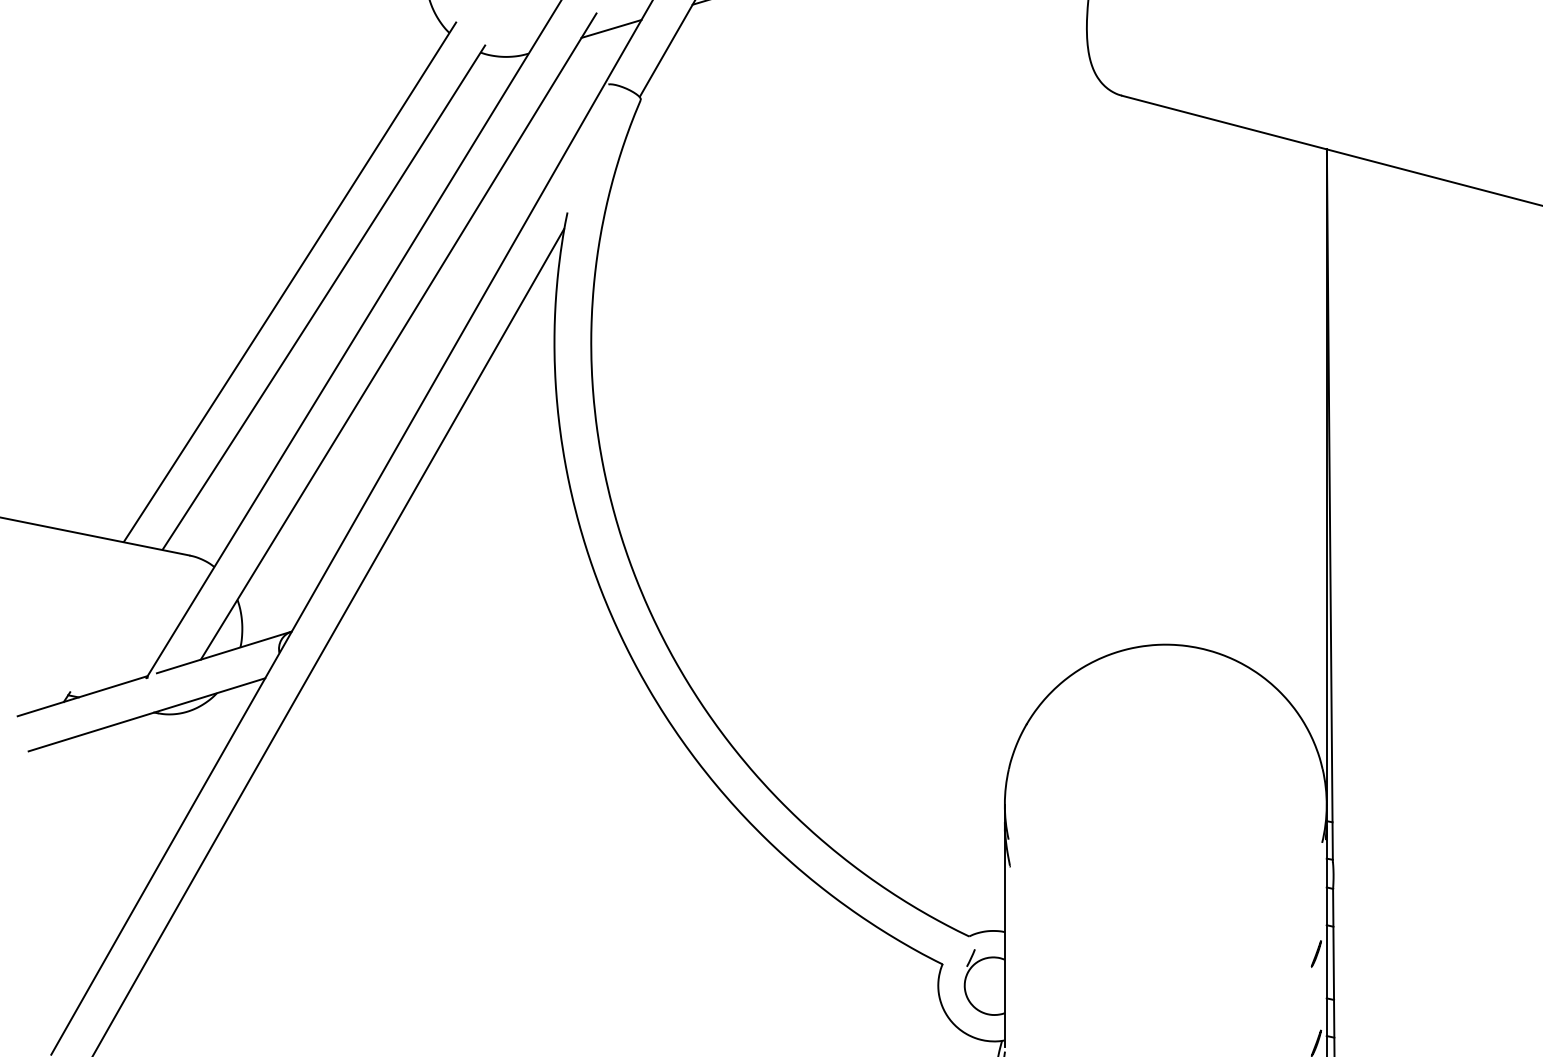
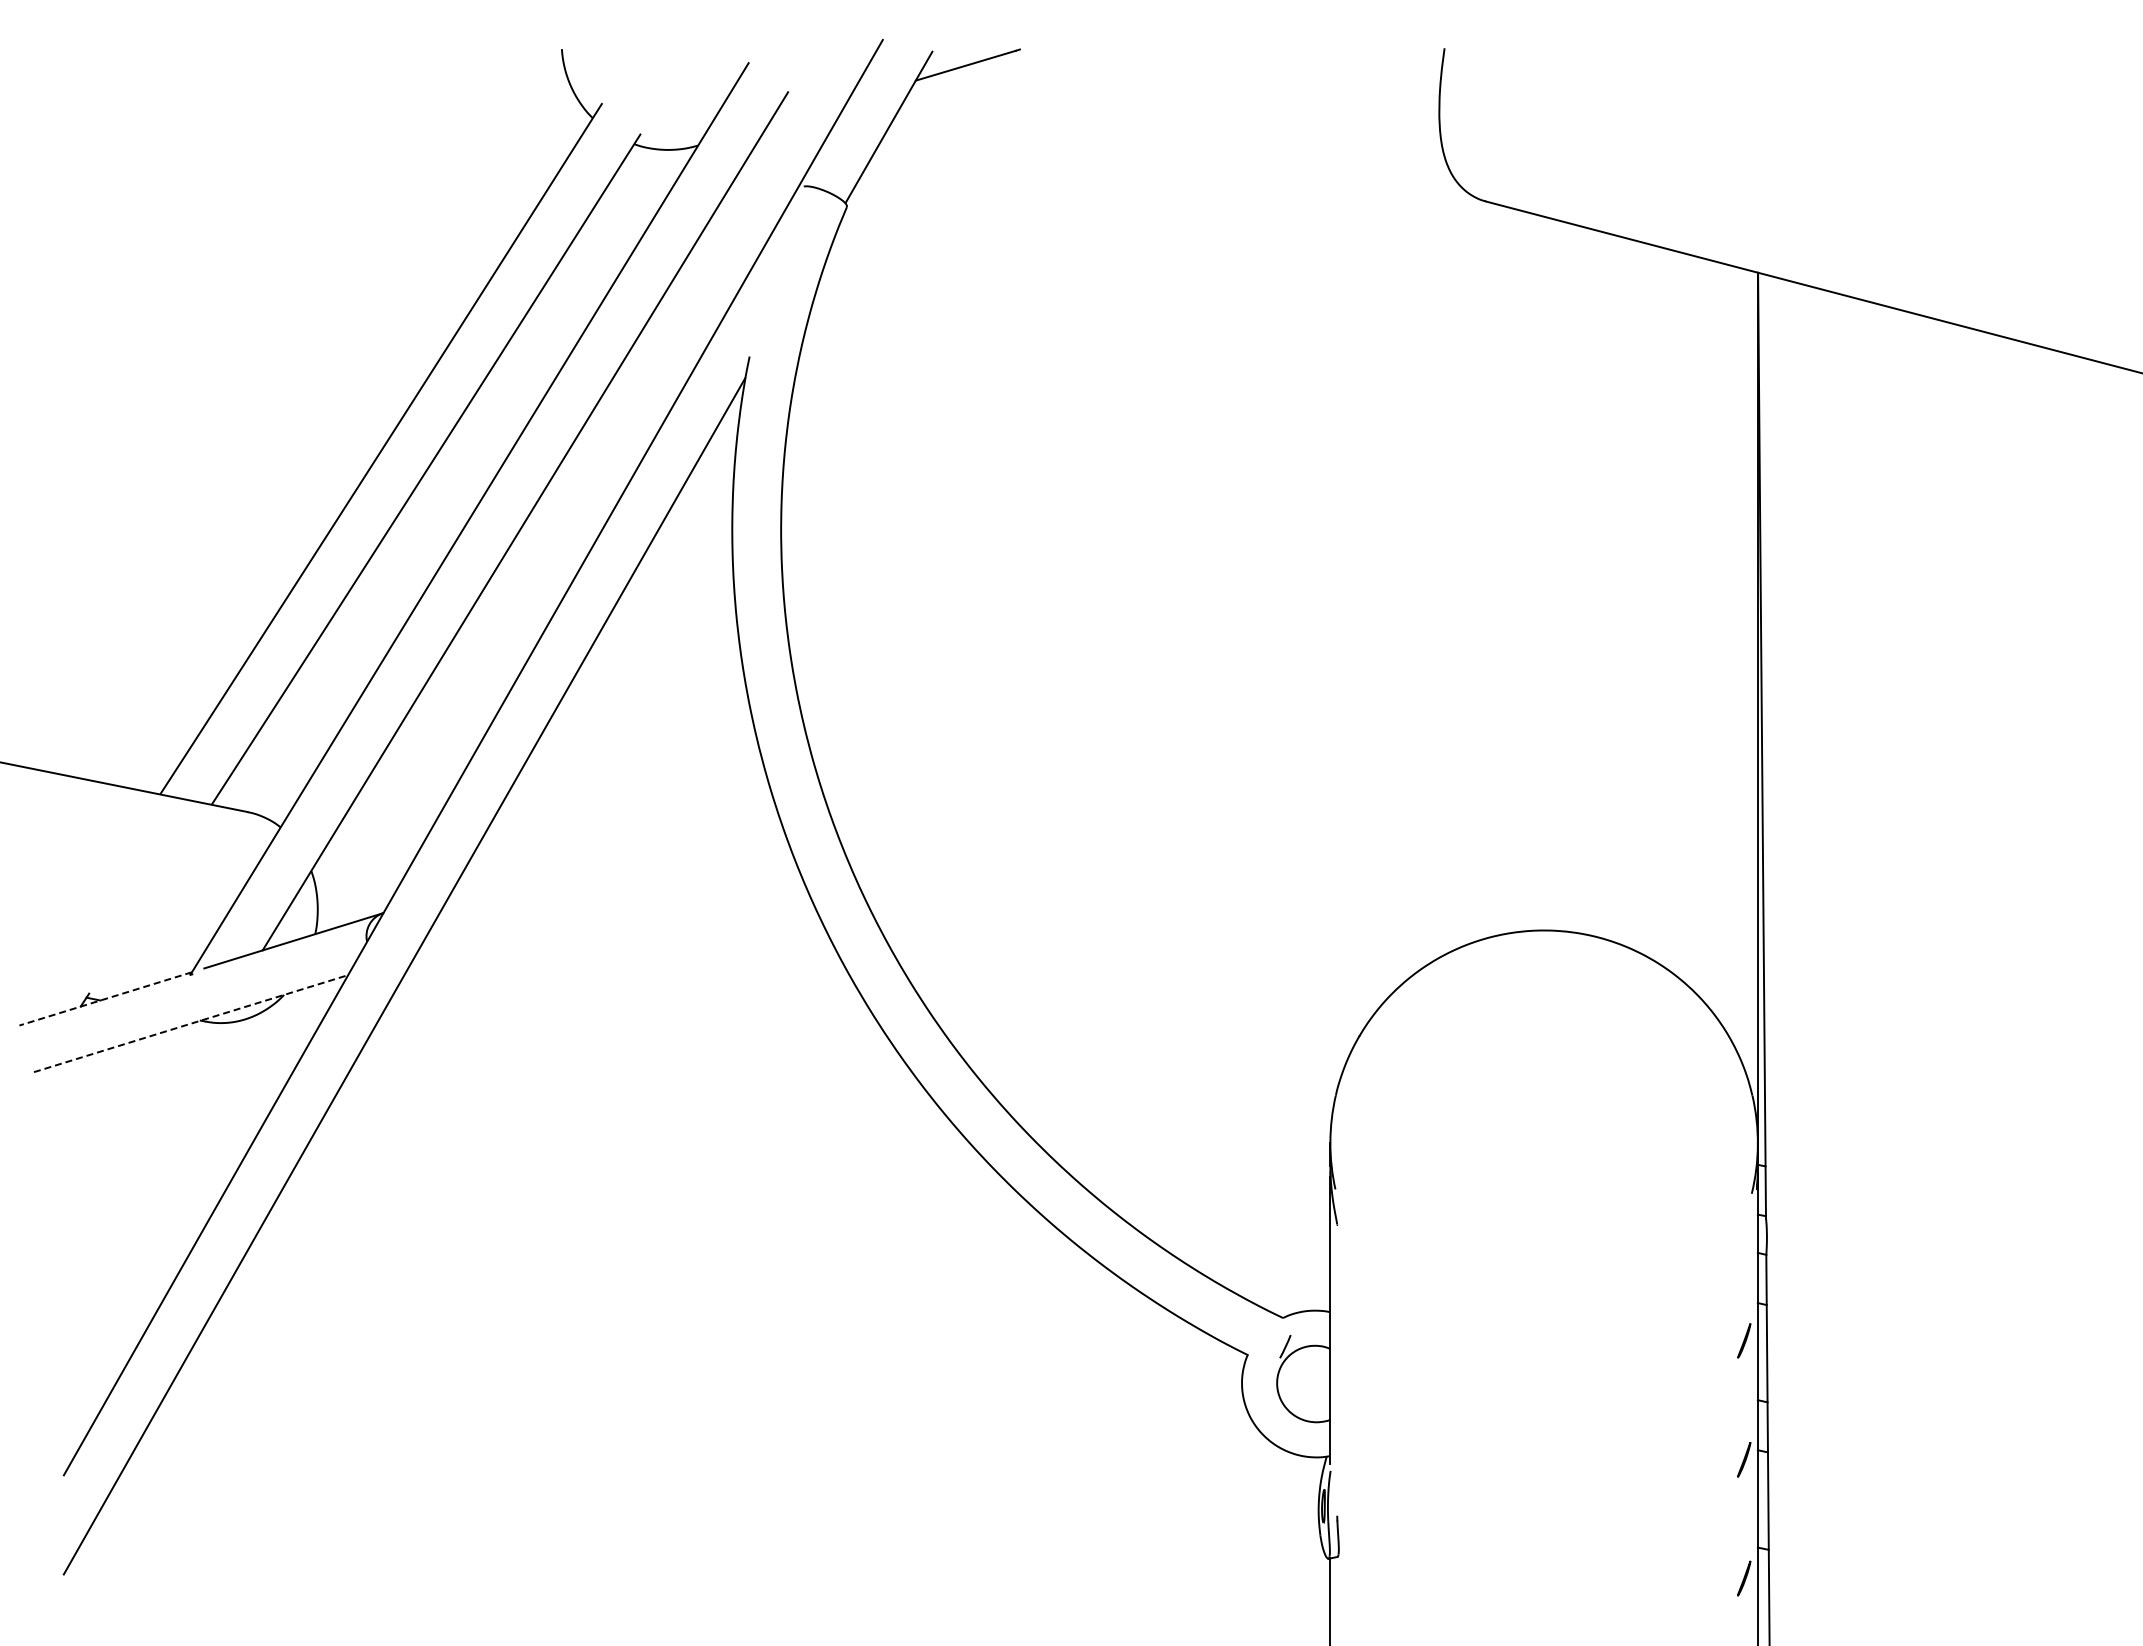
line: (611, 28) -> (807, 112), removed
line: (82, 696) -> (105, 999), solid -> dashed
line: (147, 714) -> (191, 1023), solid -> dashed

